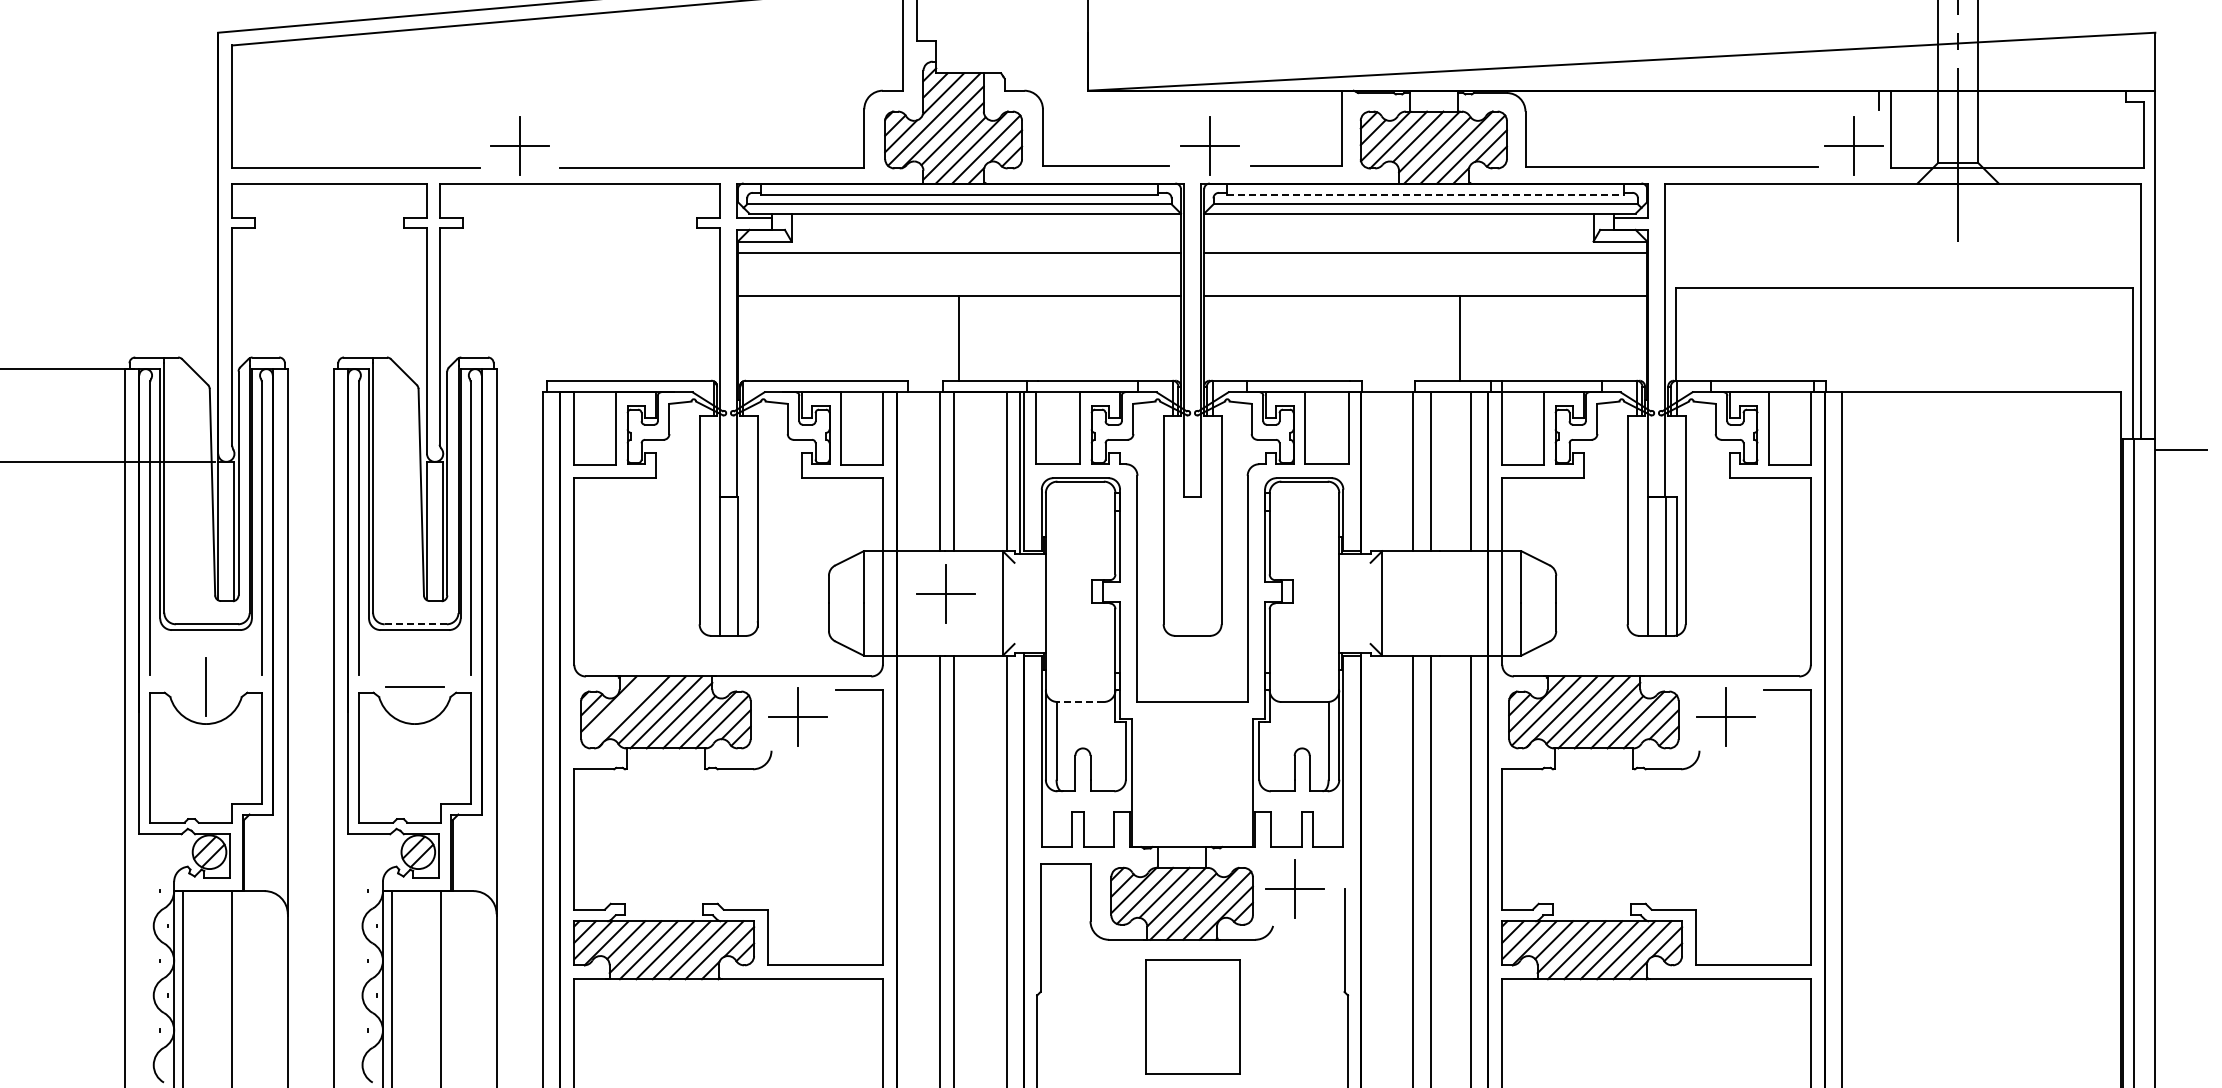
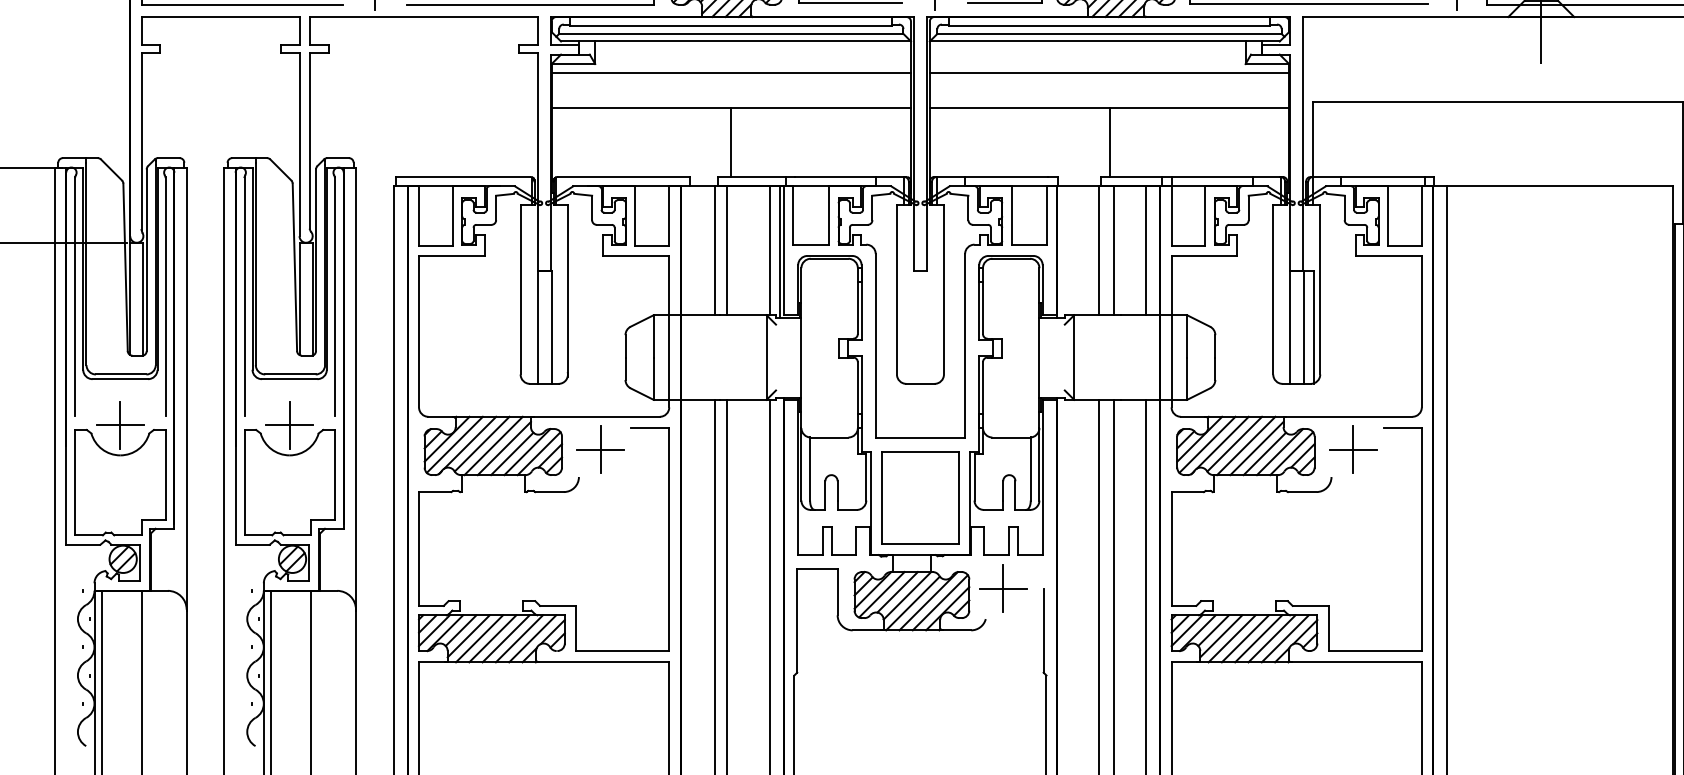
line: (1426, 195) -> (1110, 26), dashed -> solid
line: (1459, 338) -> (1109, 142), moved
part: (945, 593) -> (720, 349), removed
line: (416, 624) -> (291, 374), dashed -> solid
line: (206, 686) -> (120, 424), added
line: (414, 686) -> (289, 424), added
line: (1080, 702) -> (829, 437), dashed -> solid
line: (618, 710) -> (454, 444), added
part: (1192, 1016) -> (920, 497), moved

